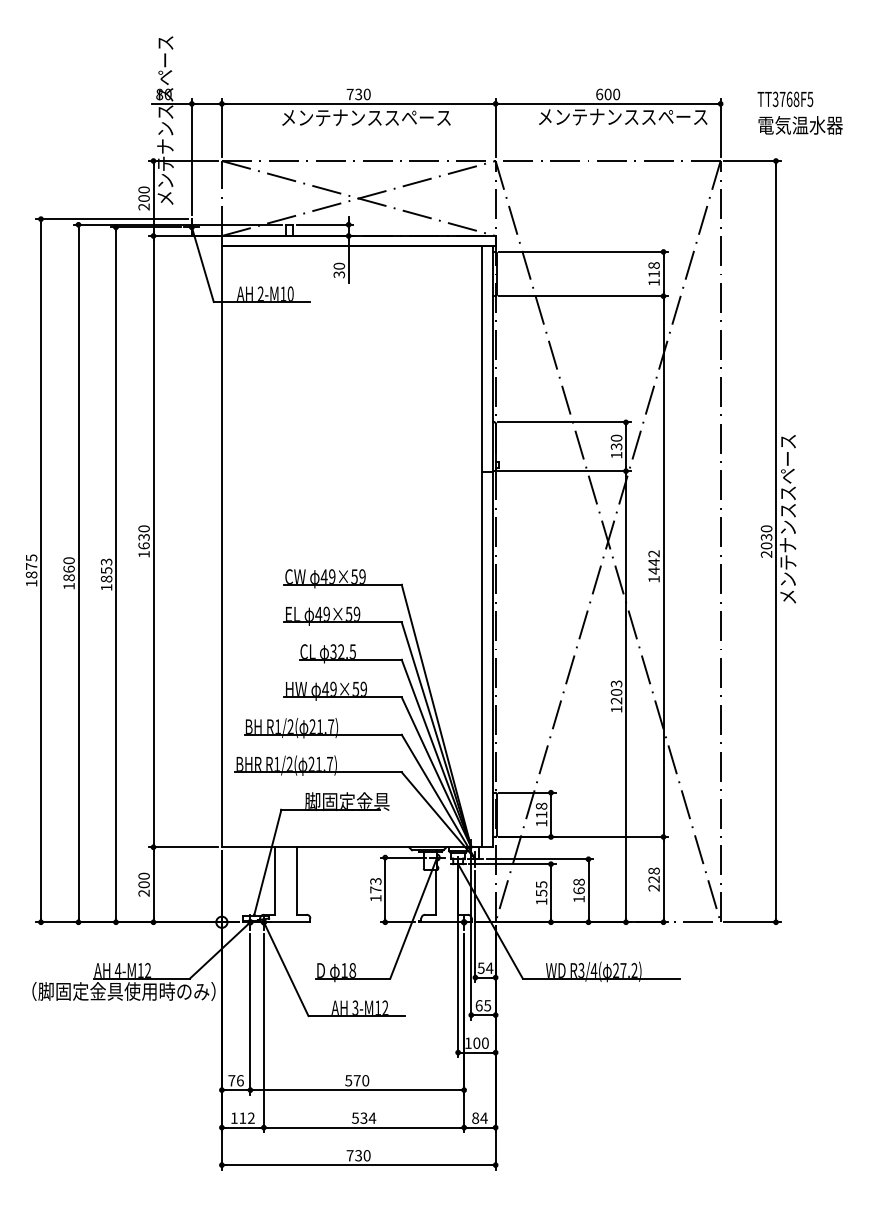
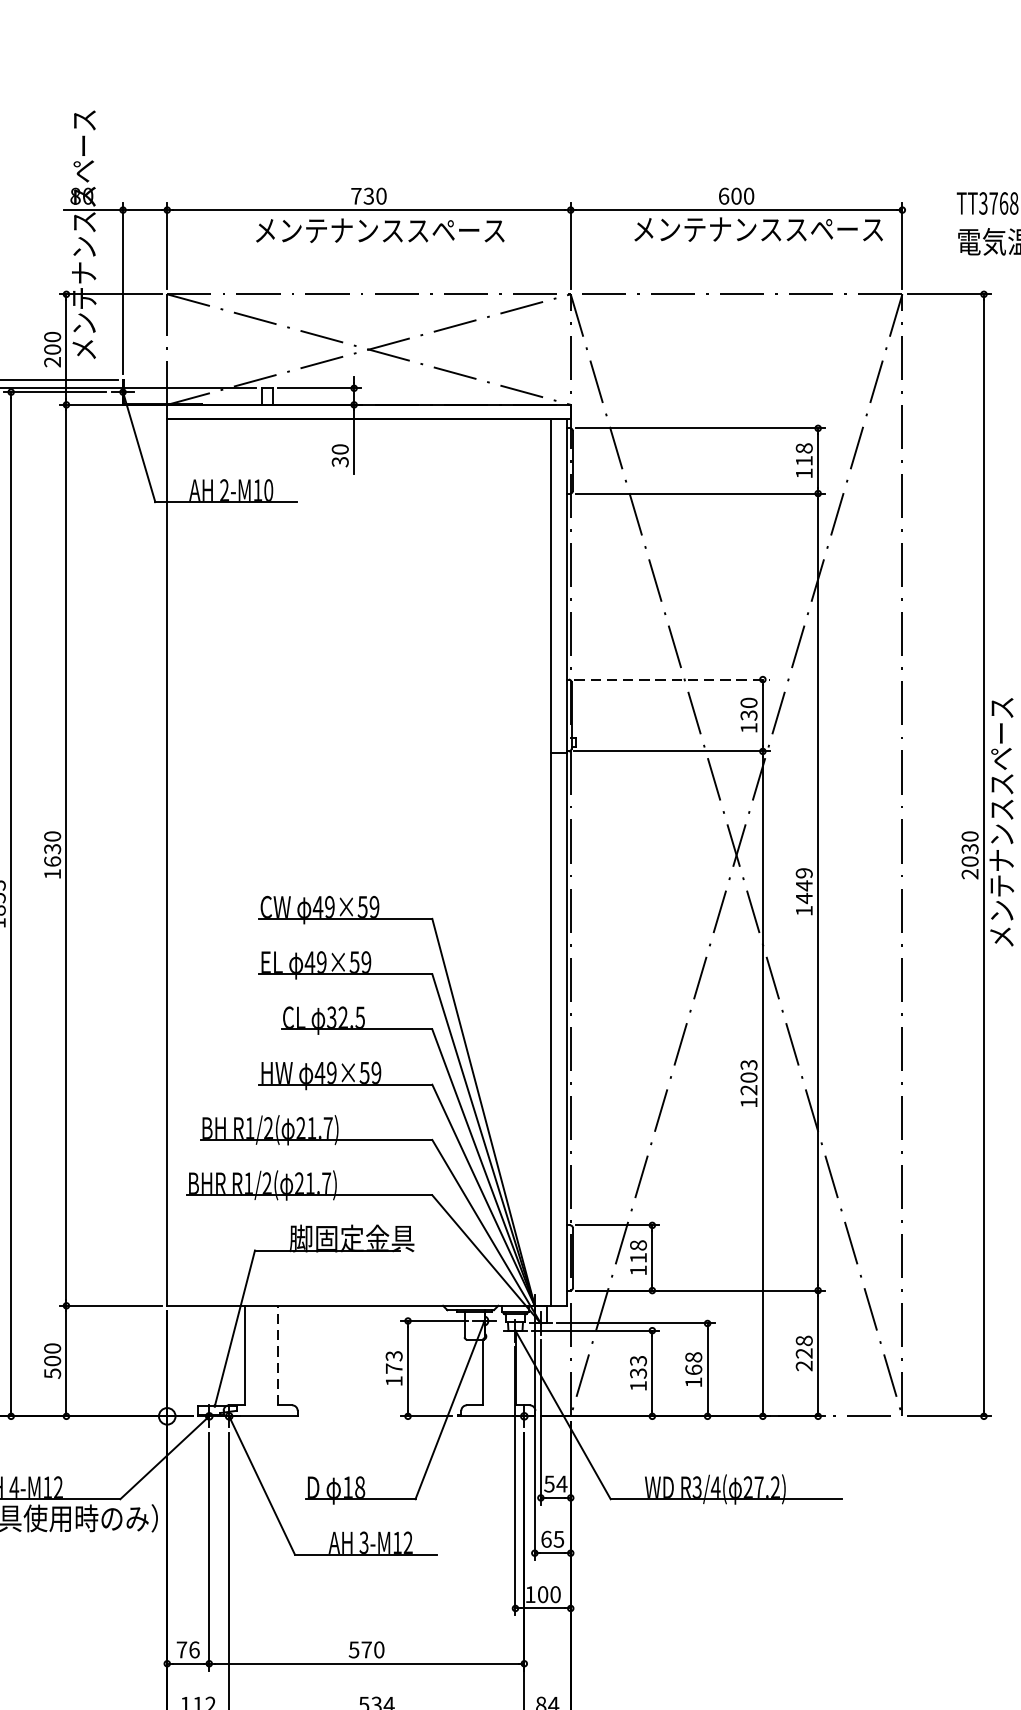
line: (564, 422) -> (672, 679), solid -> dashed
text: (654, 553) -> (804, 872), 1442 -> 1449
line: (297, 881) -> (278, 1356), solid -> dashed
text: (540, 888) -> (636, 1366), 155 -> 133
text: (143, 892) -> (51, 1372), 200 -> 500

